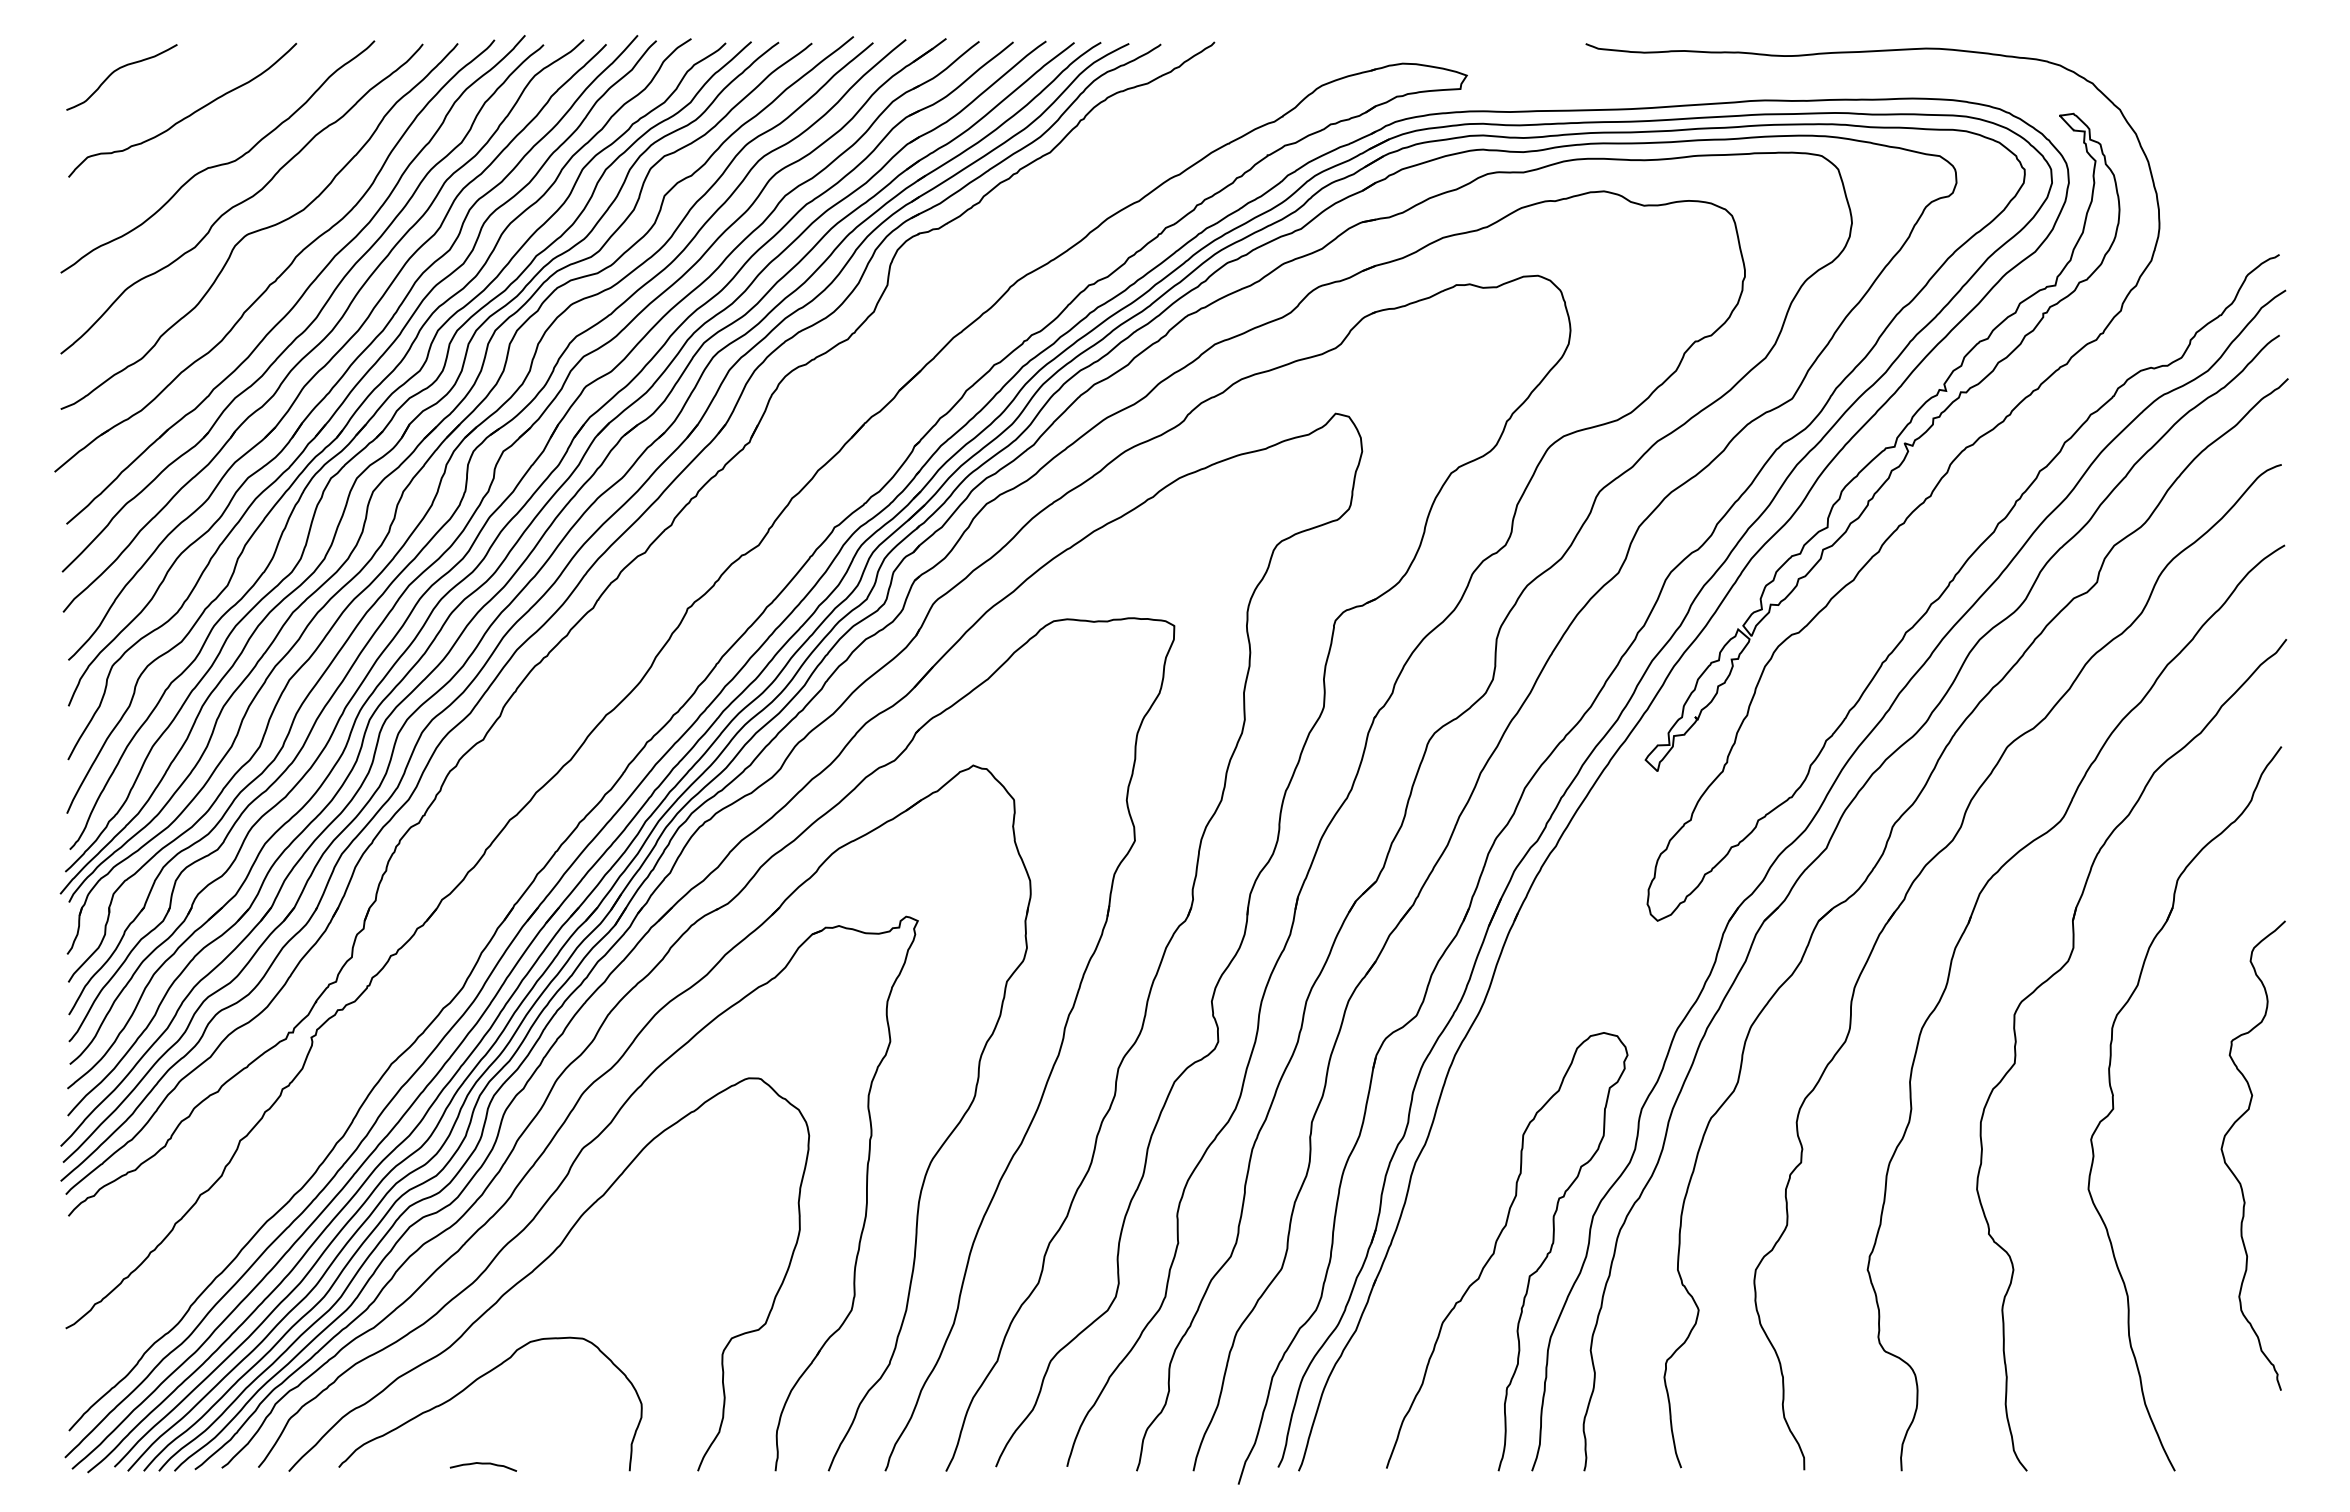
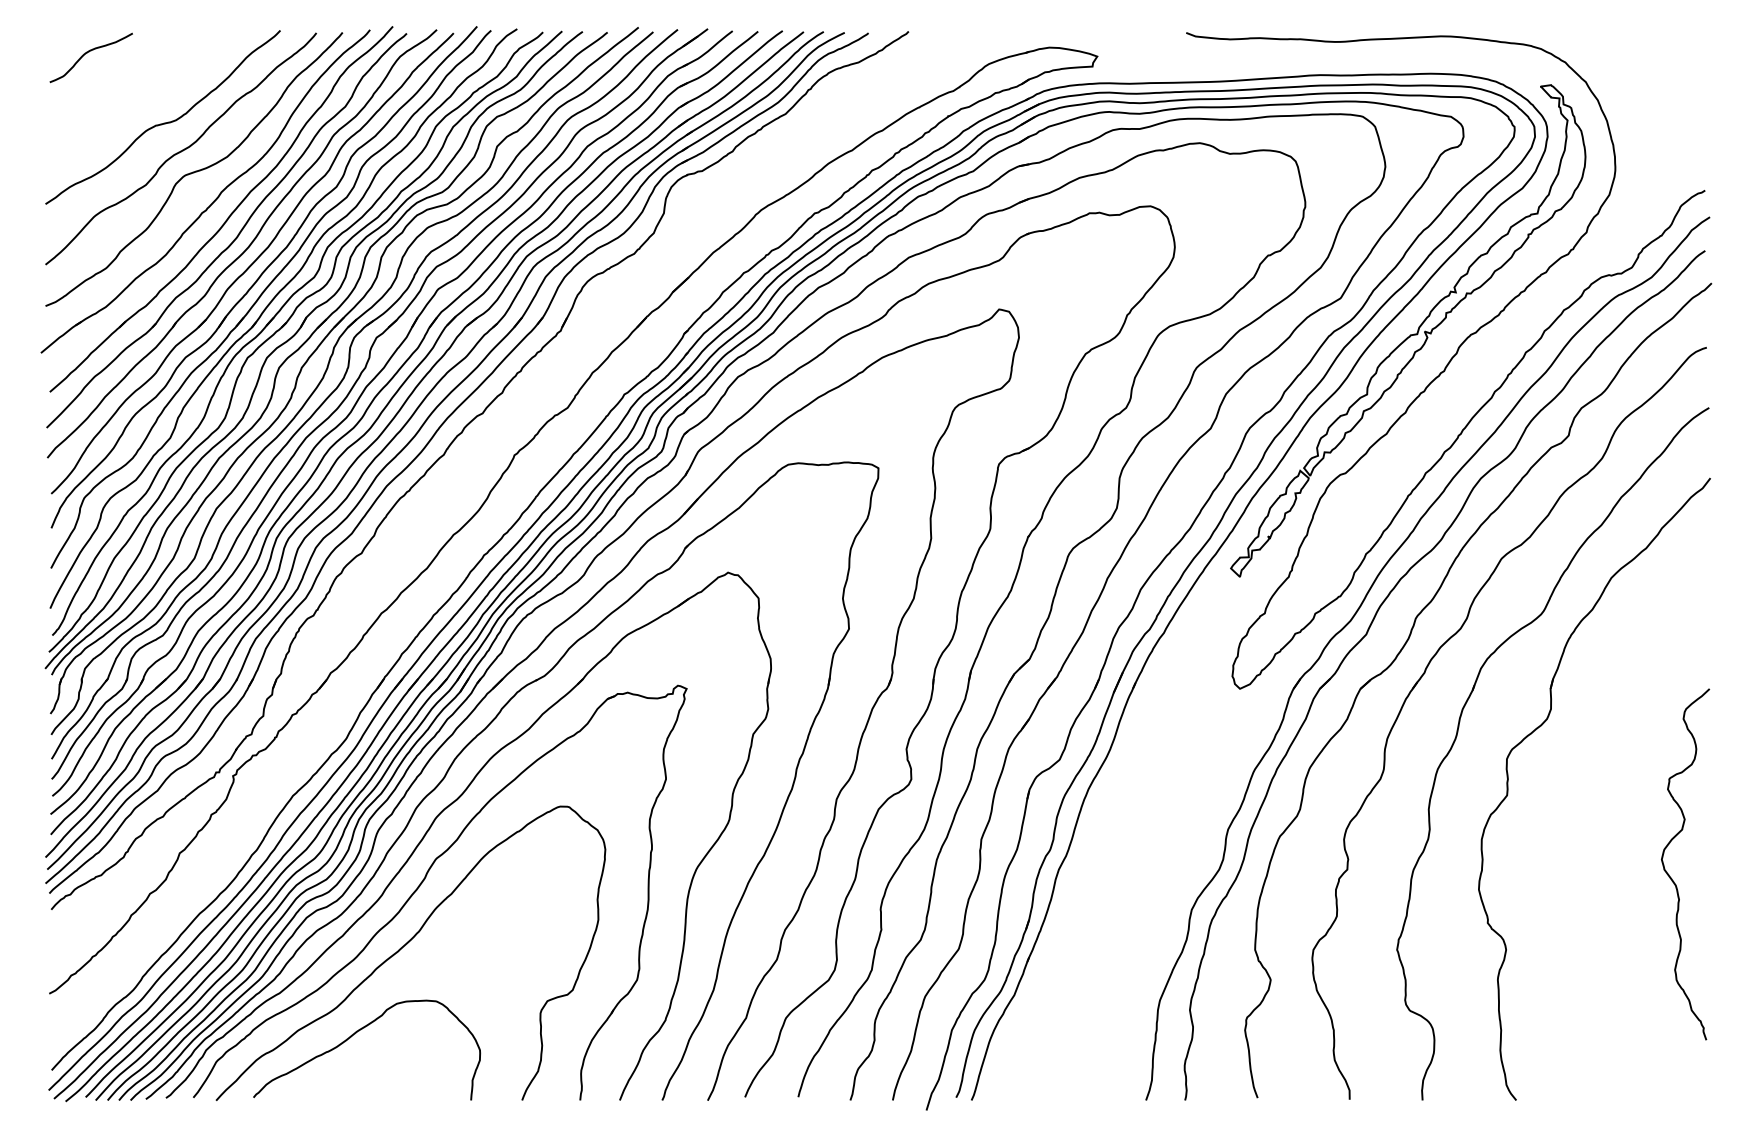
curve: (187, 115) -> (140, 86), removed
part: (2114, 1108) -> (1581, 829), removed
curve: (1495, 1250) -> (1118, 935), removed
curve: (483, 1464) -> (361, 1095), removed

